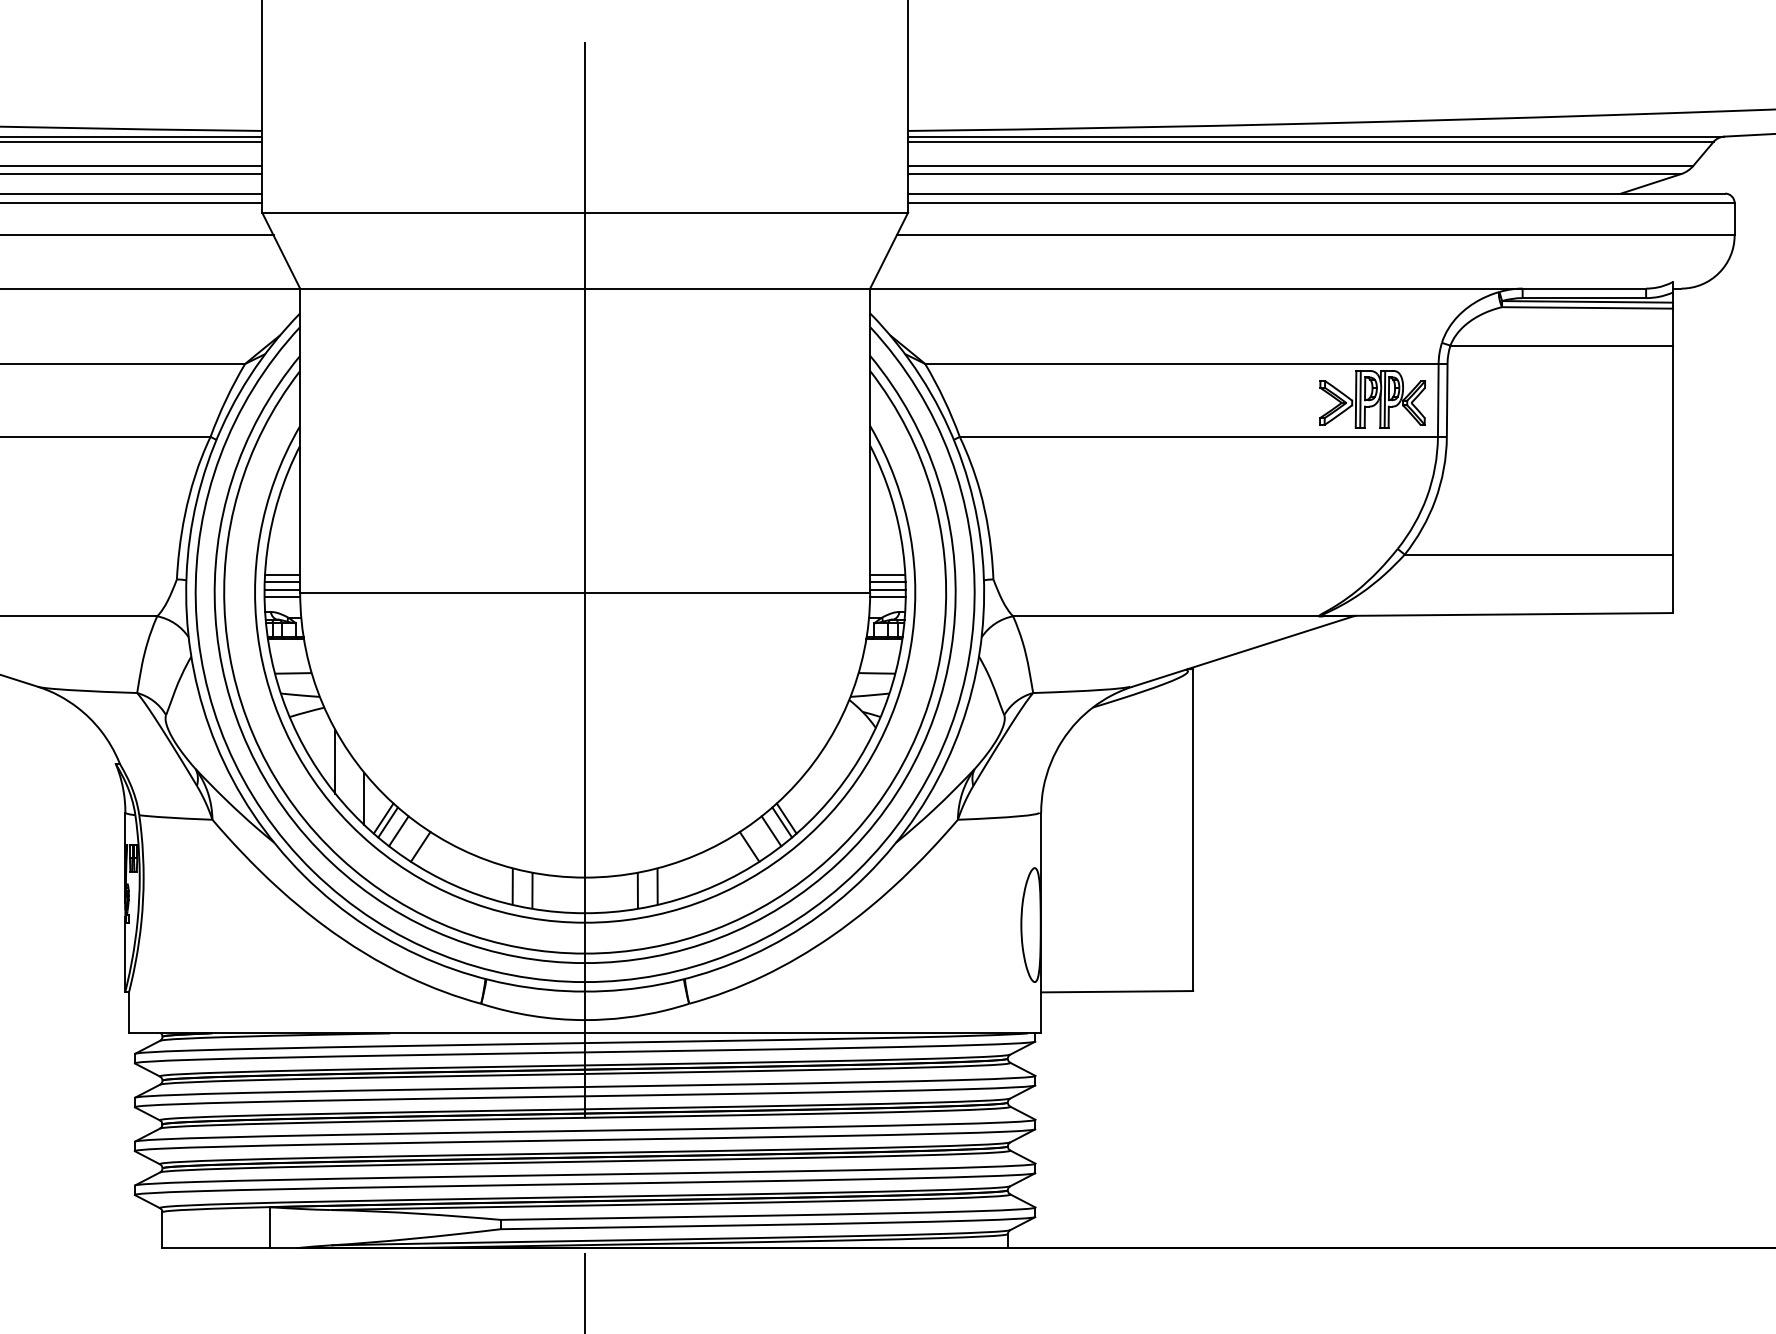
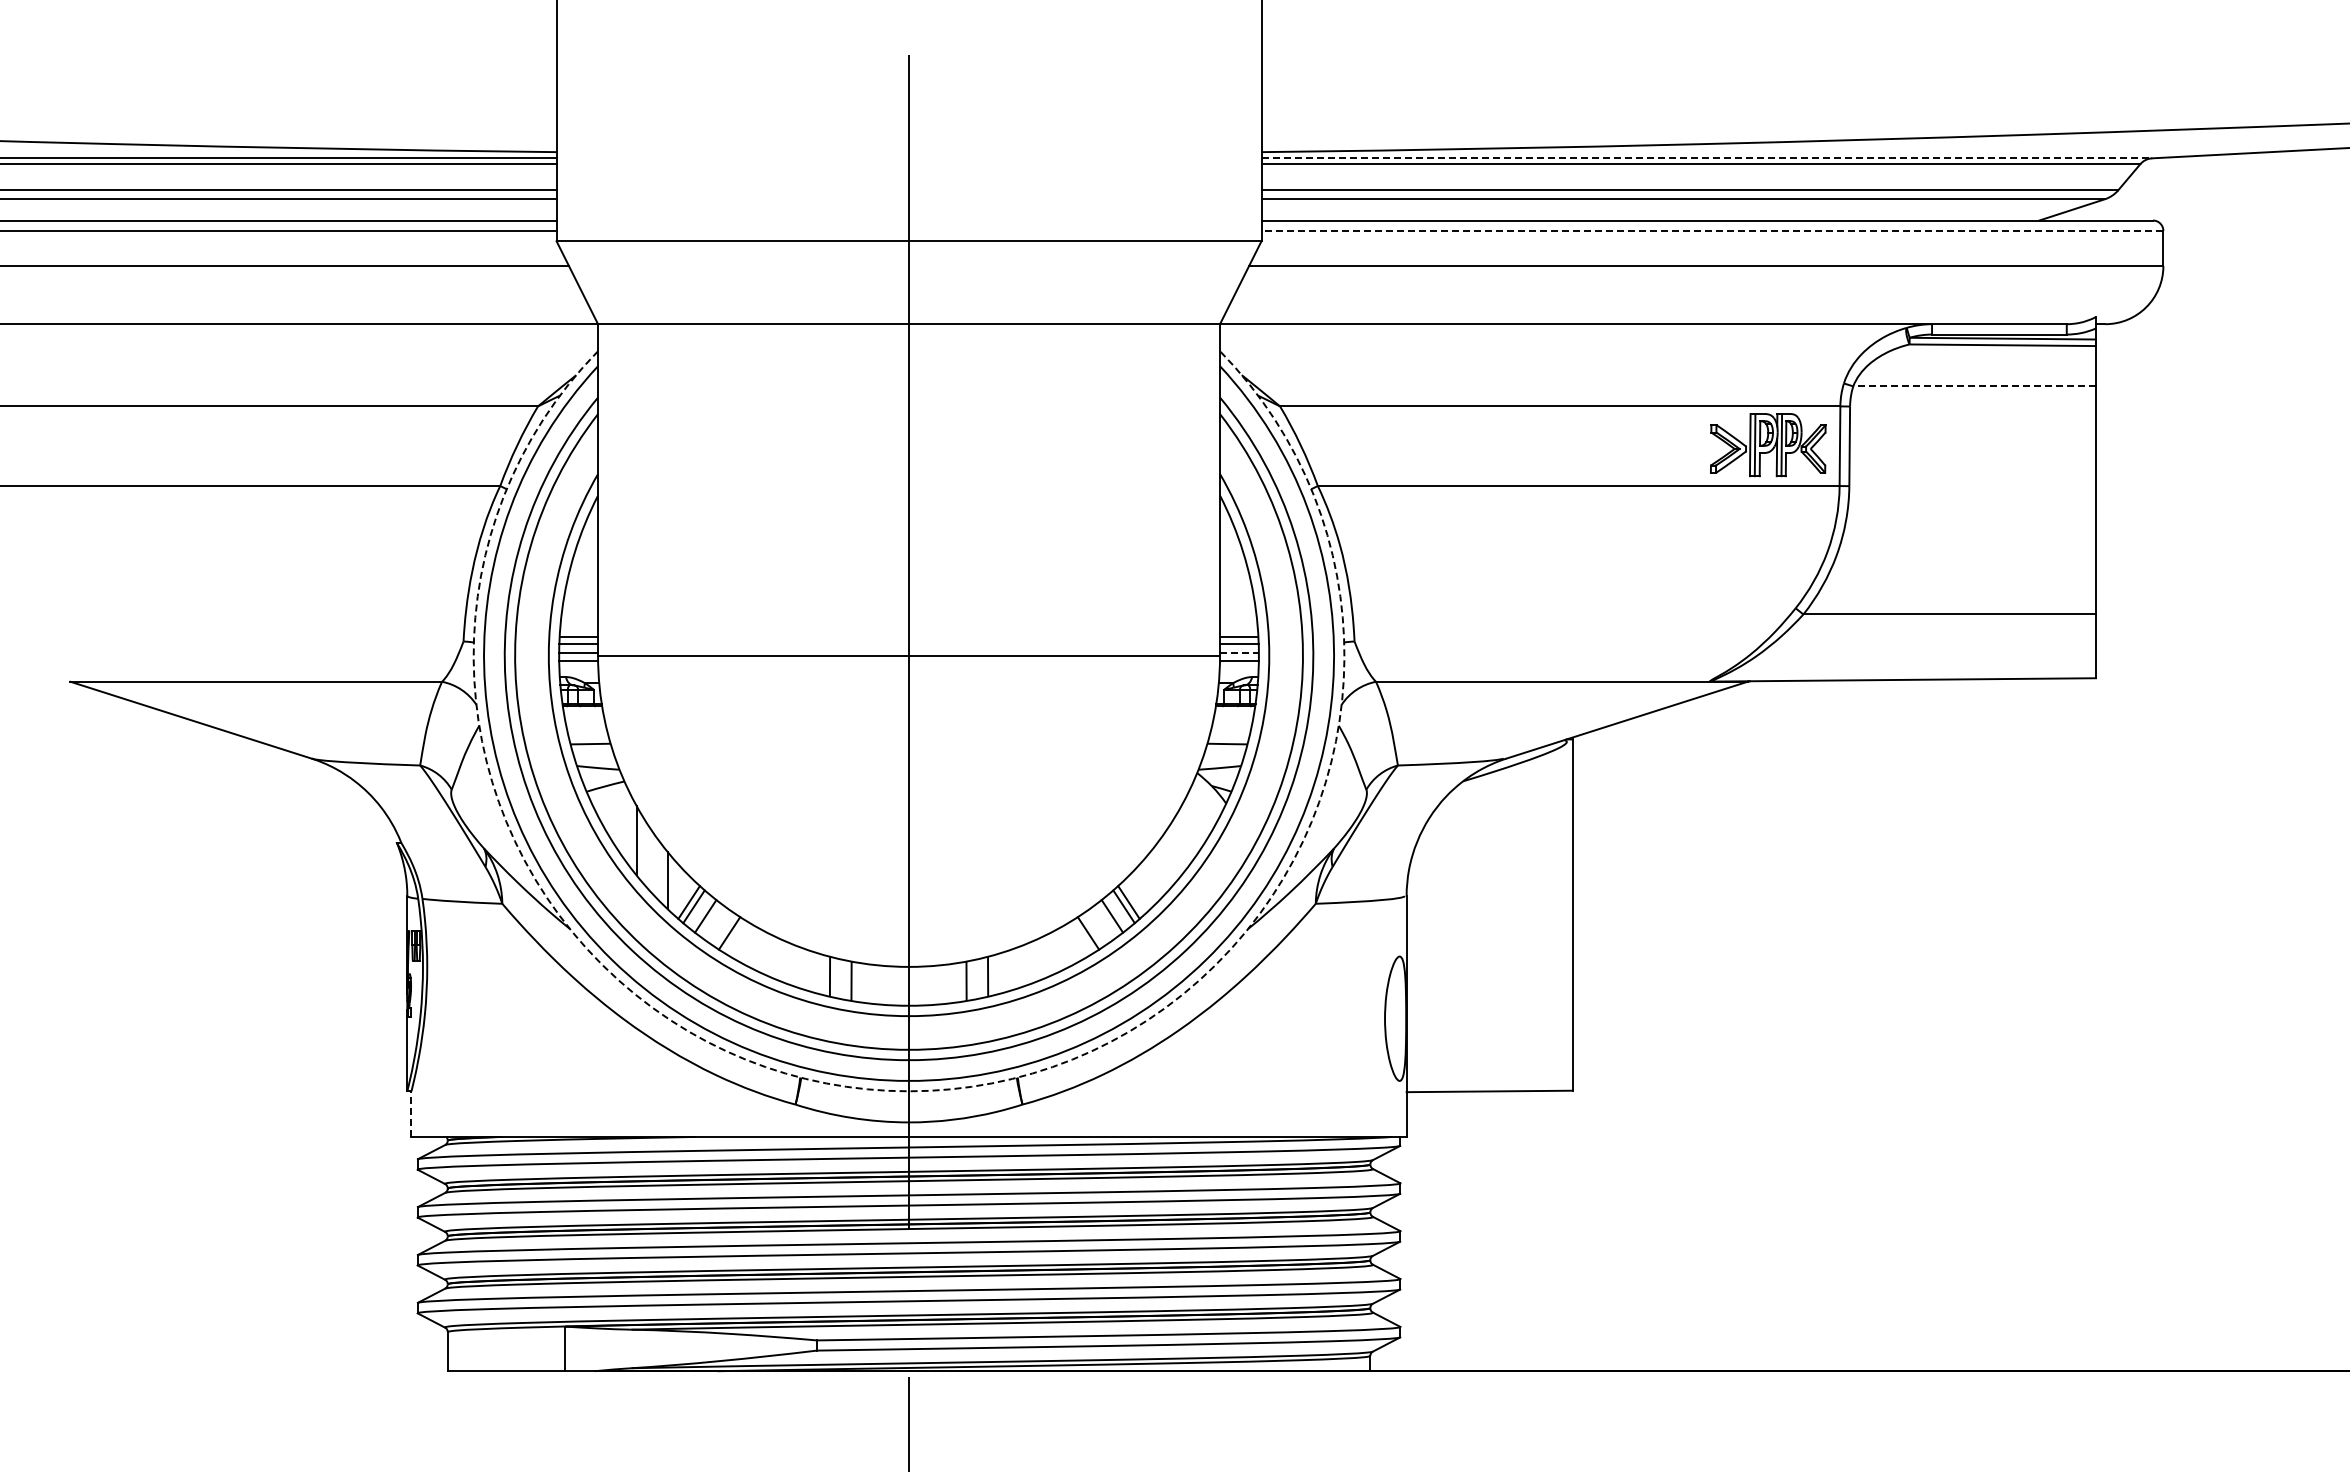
line: (1316, 136) -> (1707, 158), solid -> dashed
line: (1321, 202) -> (1712, 230), solid -> dashed
line: (1561, 345) -> (1974, 386), solid -> dashed
line: (888, 590) -> (1239, 653), solid -> dashed
arc: (585, 991) -> (909, 1091), solid -> dashed
line: (129, 1012) -> (411, 1114), solid -> dashed

